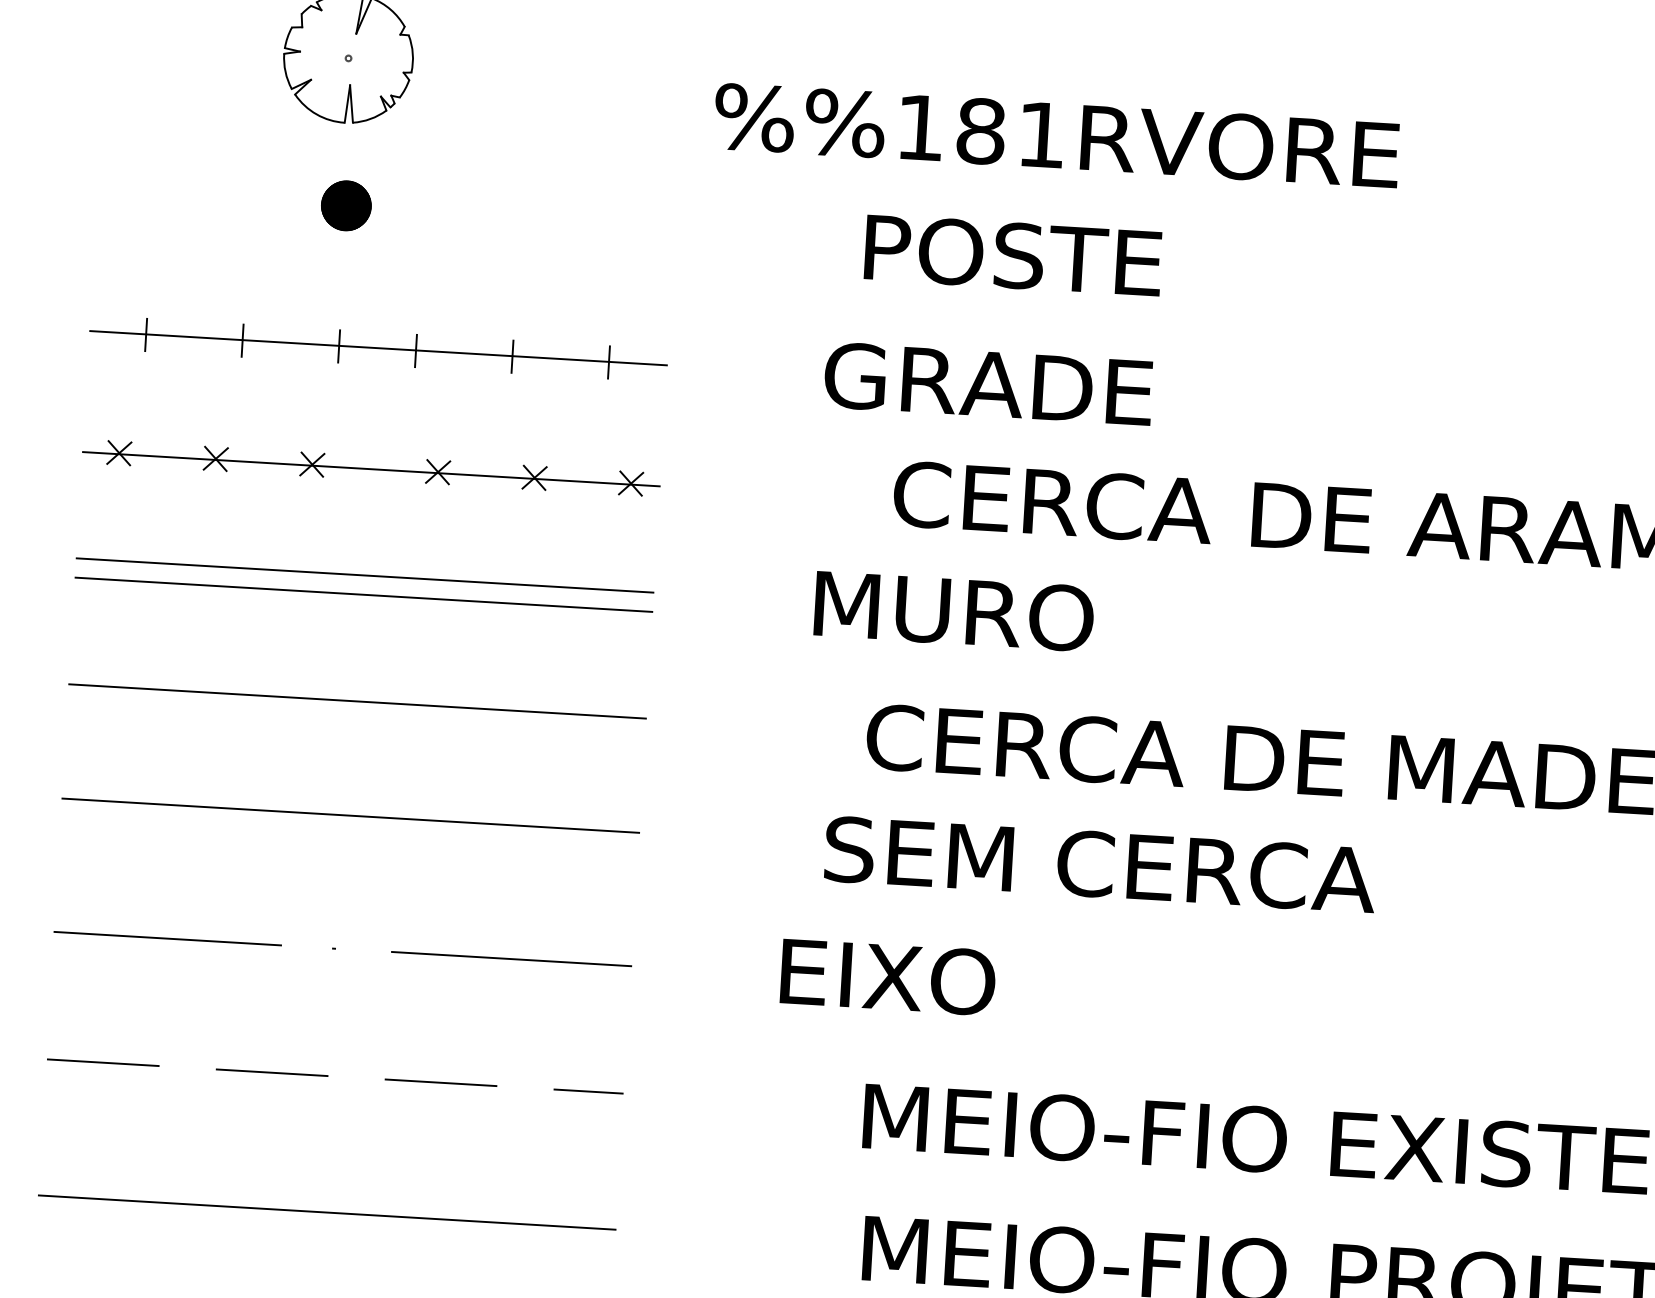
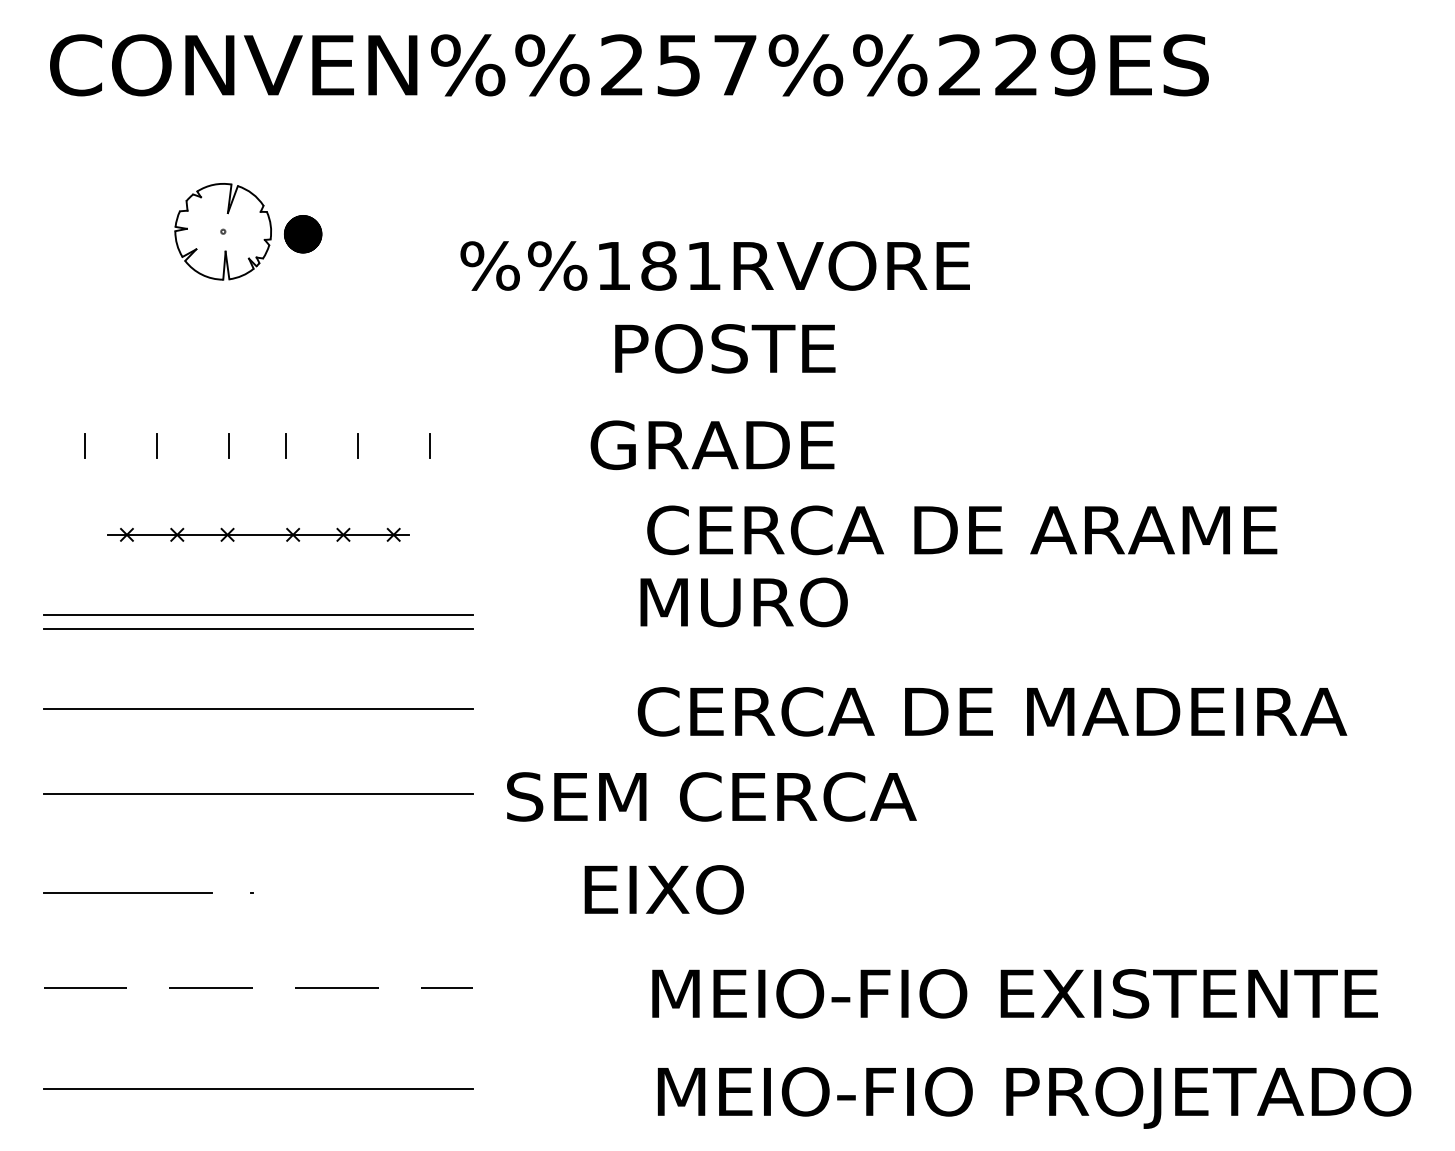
text: (1055, 135) -> (714, 265), moved
part: (346, 206) -> (303, 234), moved
line: (378, 348) -> (258, 445), removed
part: (371, 467) -> (258, 534), size x0.7
text: (953, 611) -> (743, 602), moved
text: (1100, 864) -> (711, 796), moved
line: (510, 958) -> (383, 892), removed

